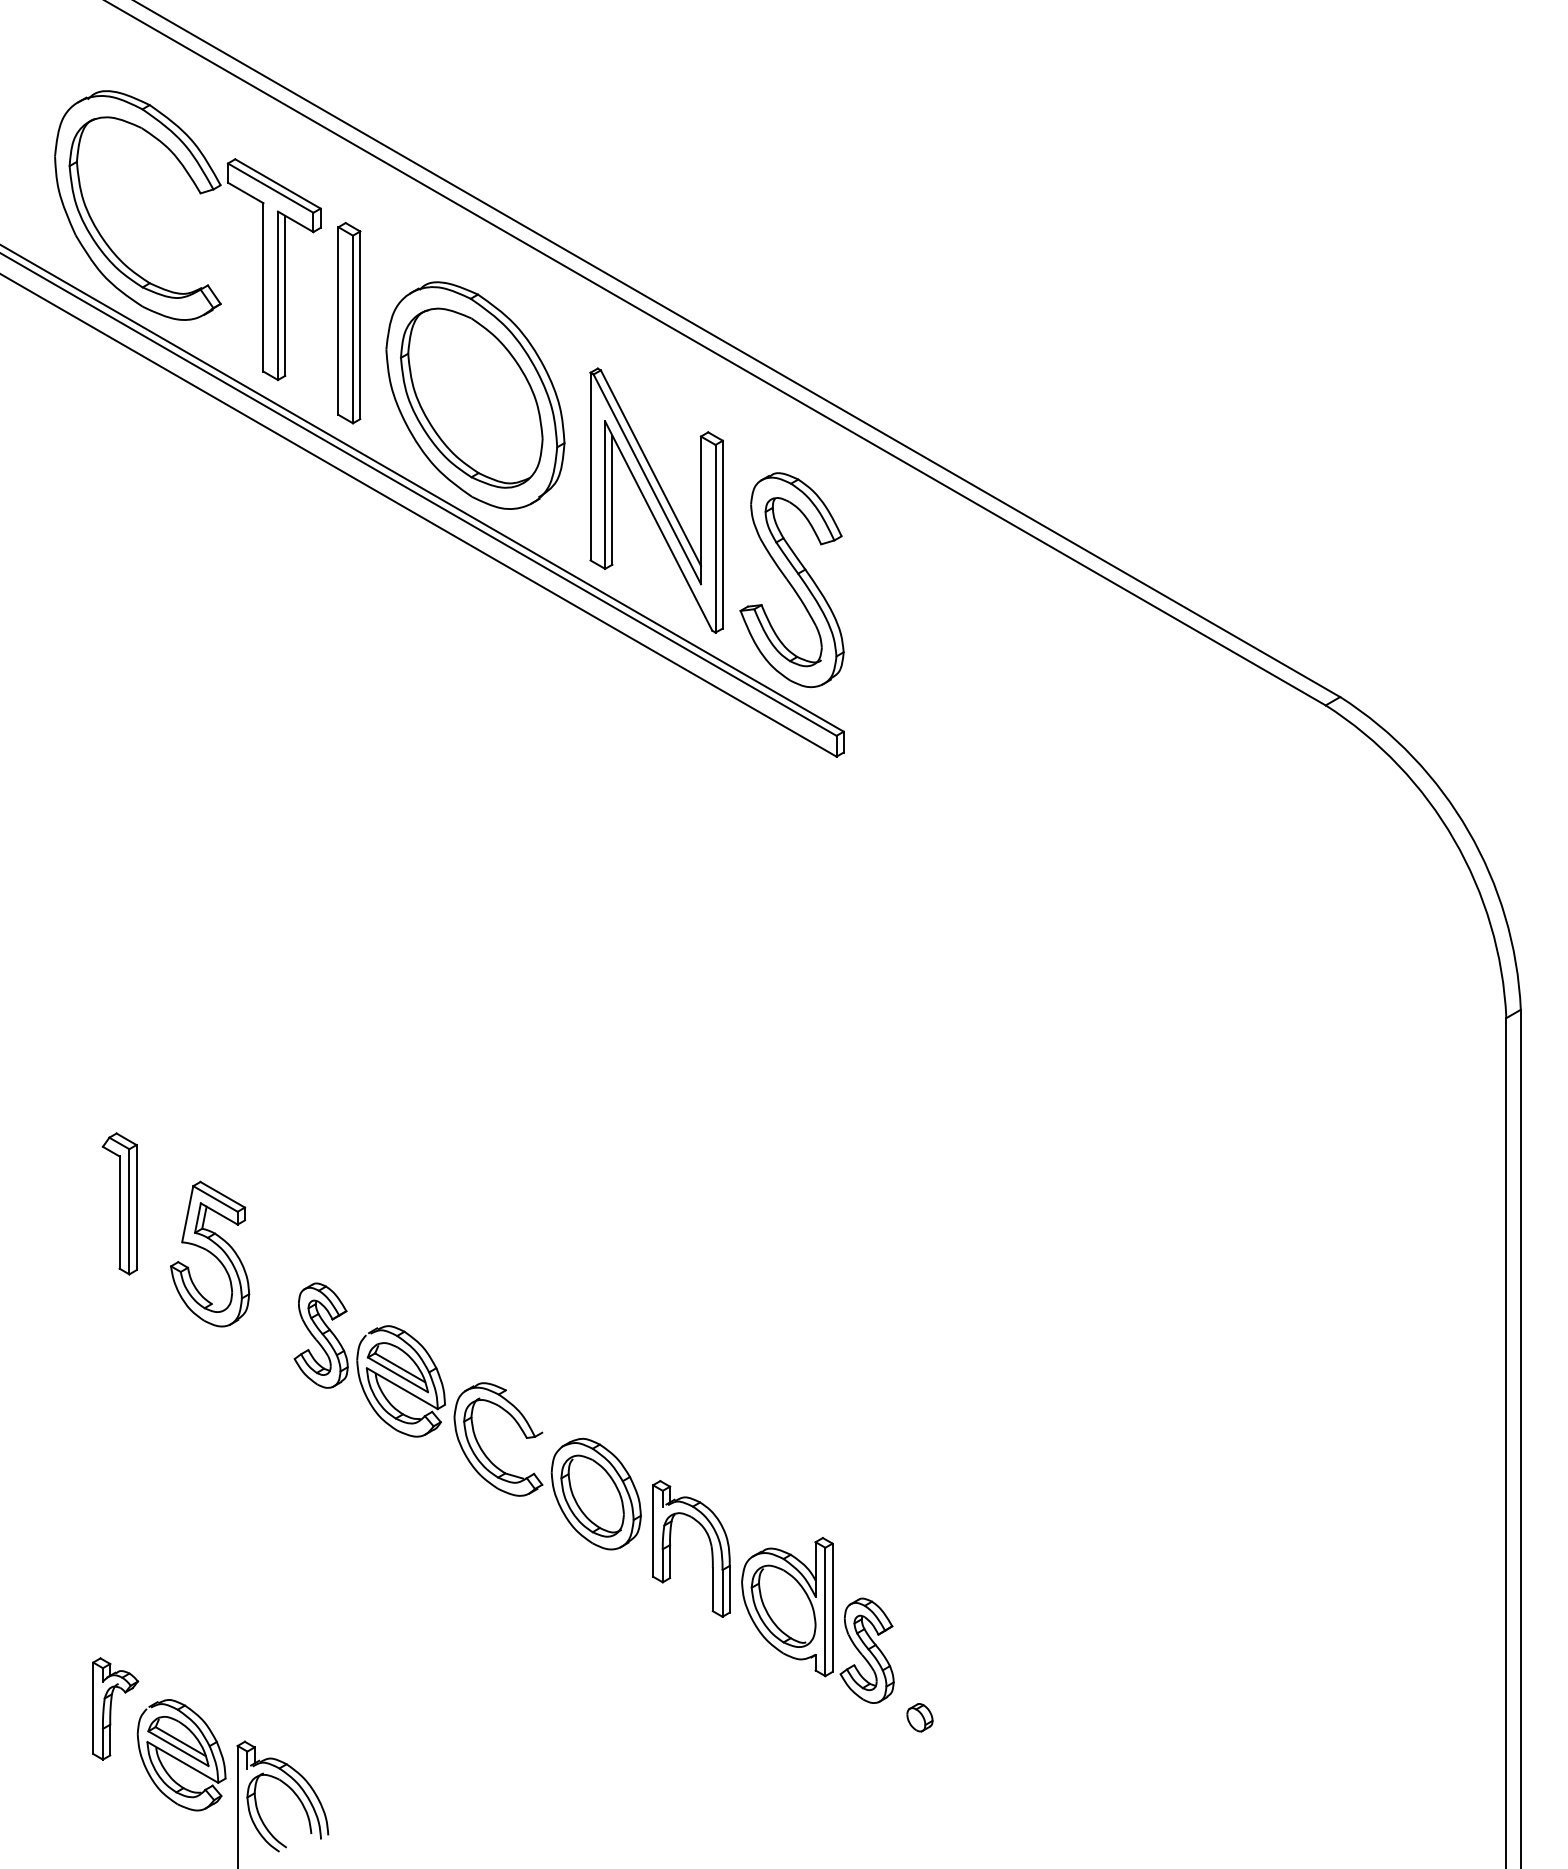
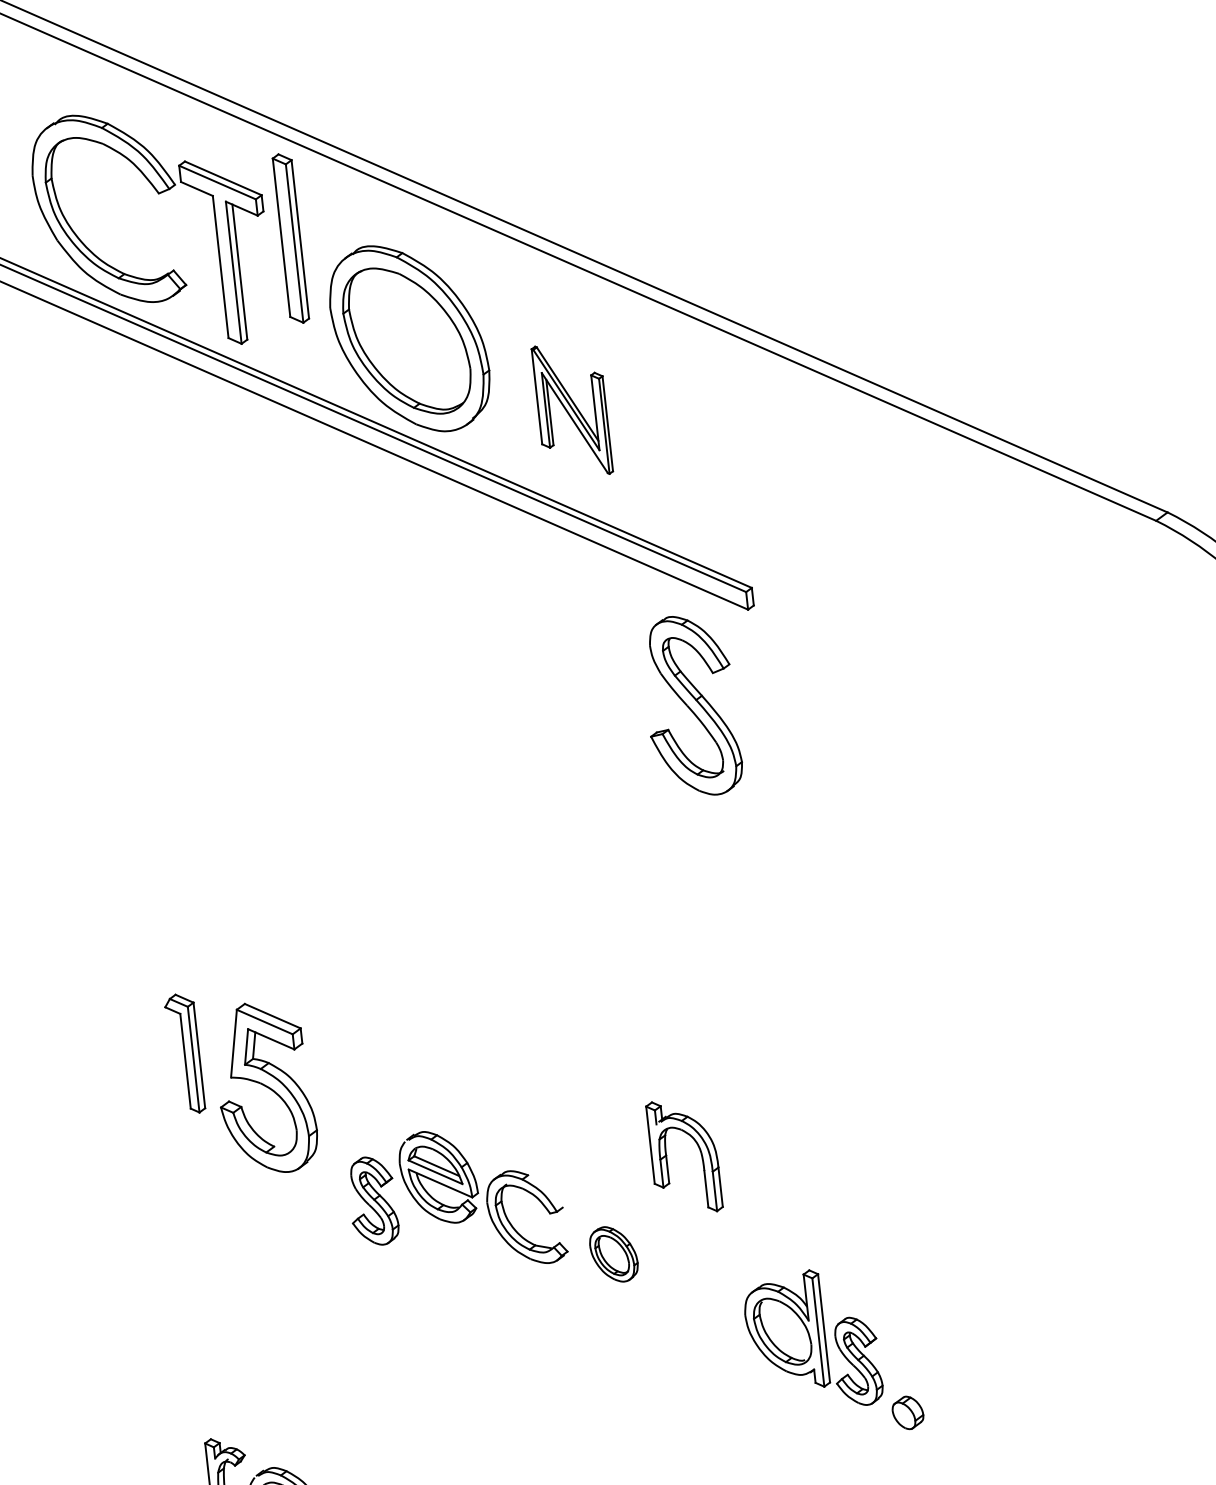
part: (349, 322) -> (290, 237), moved
part: (656, 500) -> (572, 410), size x0.6
part: (791, 580) -> (691, 706), moved
part: (210, 1253) -> (266, 1087), size x1.4
part: (320, 1335) -> (372, 1201), moved
part: (595, 1493) -> (613, 1253), size x0.6
part: (709, 1542) -> (699, 1149), moved
part: (919, 1717) -> (907, 1412), size x1.4

